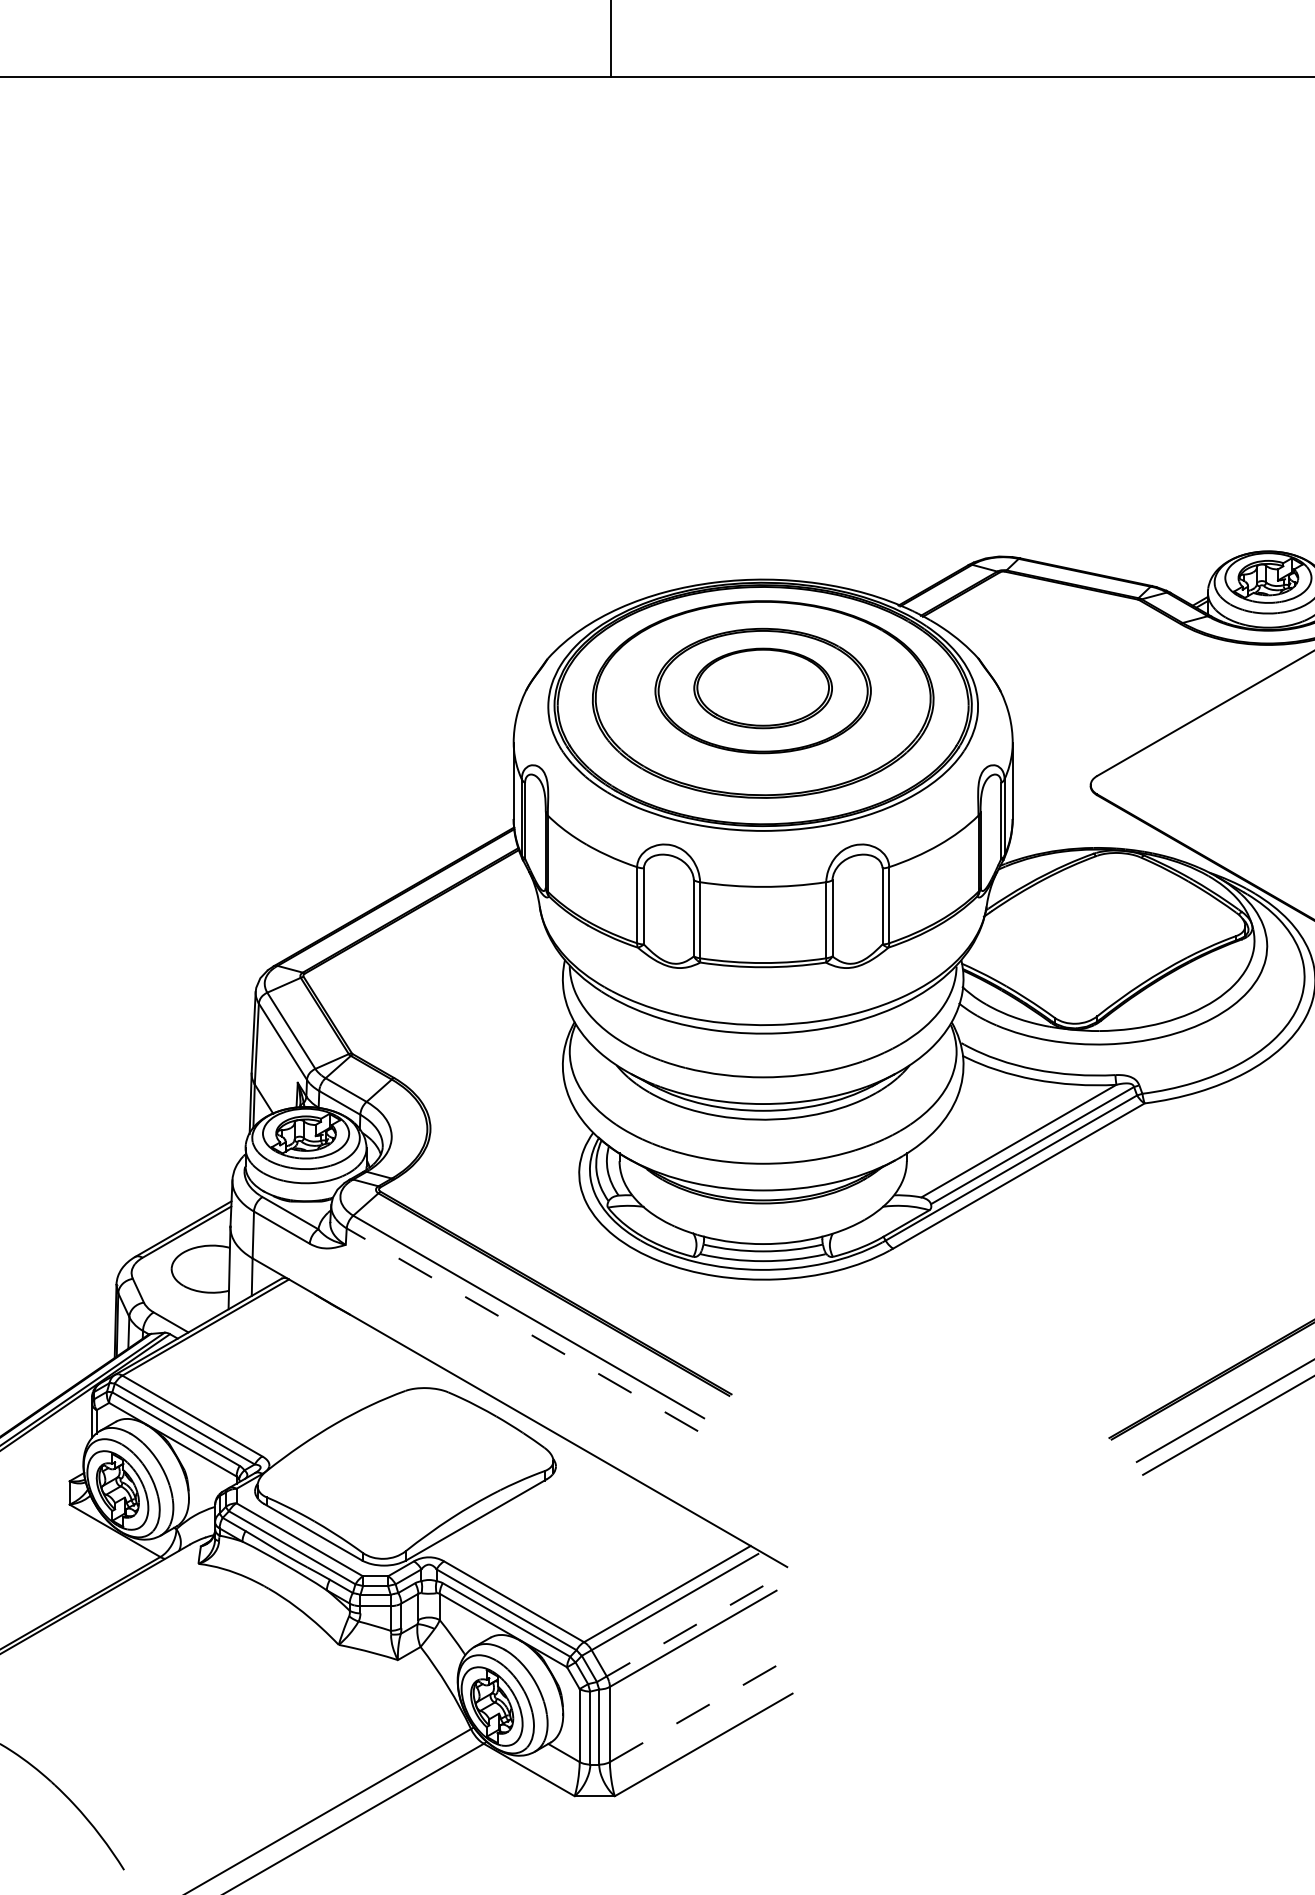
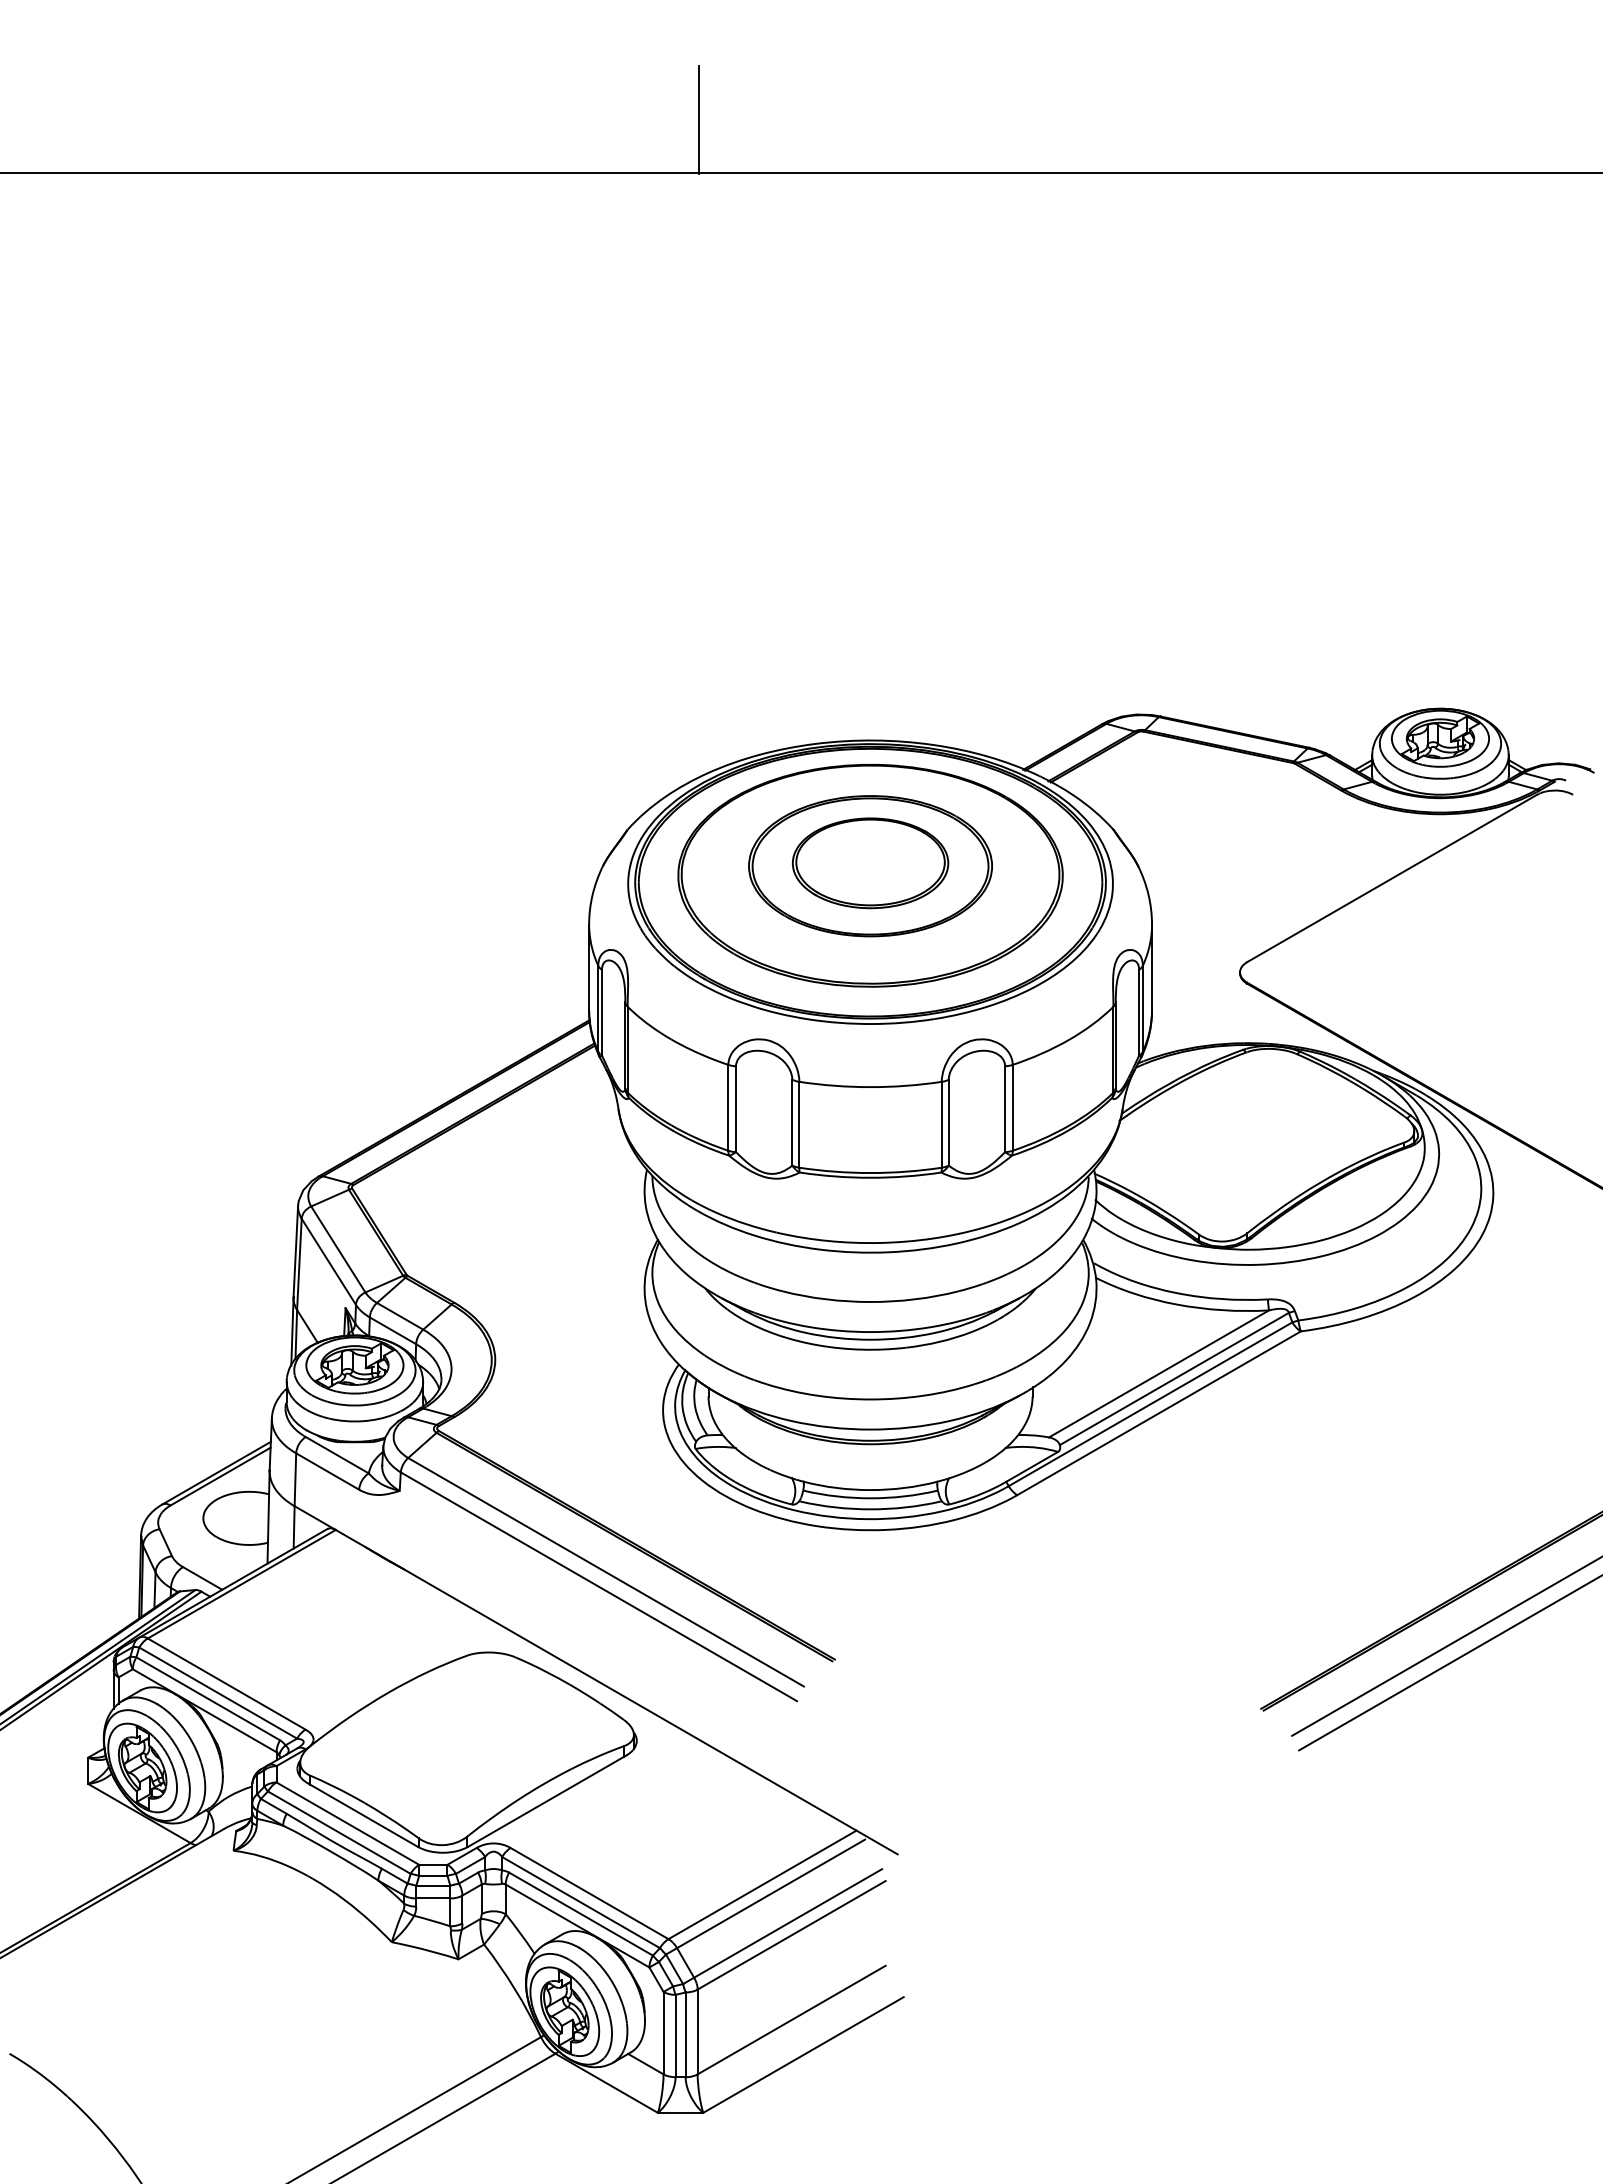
line: (521, 1329) -> (598, 1586), dashed -> solid
line: (685, 1630) -> (782, 1926), dashed -> solid
line: (693, 1714) -> (791, 2020), dashed -> solid

